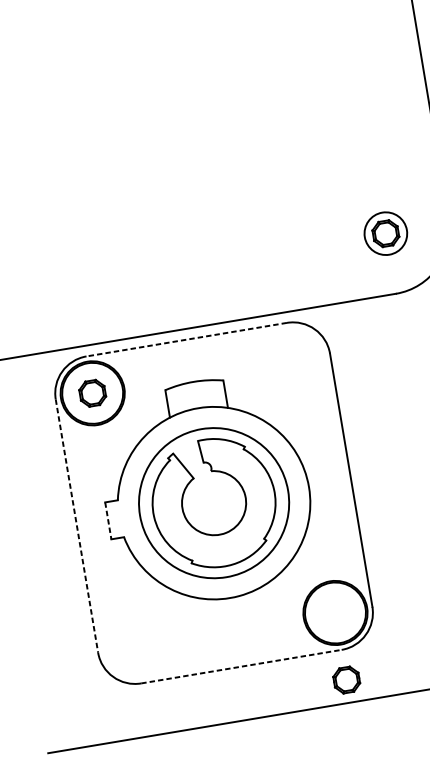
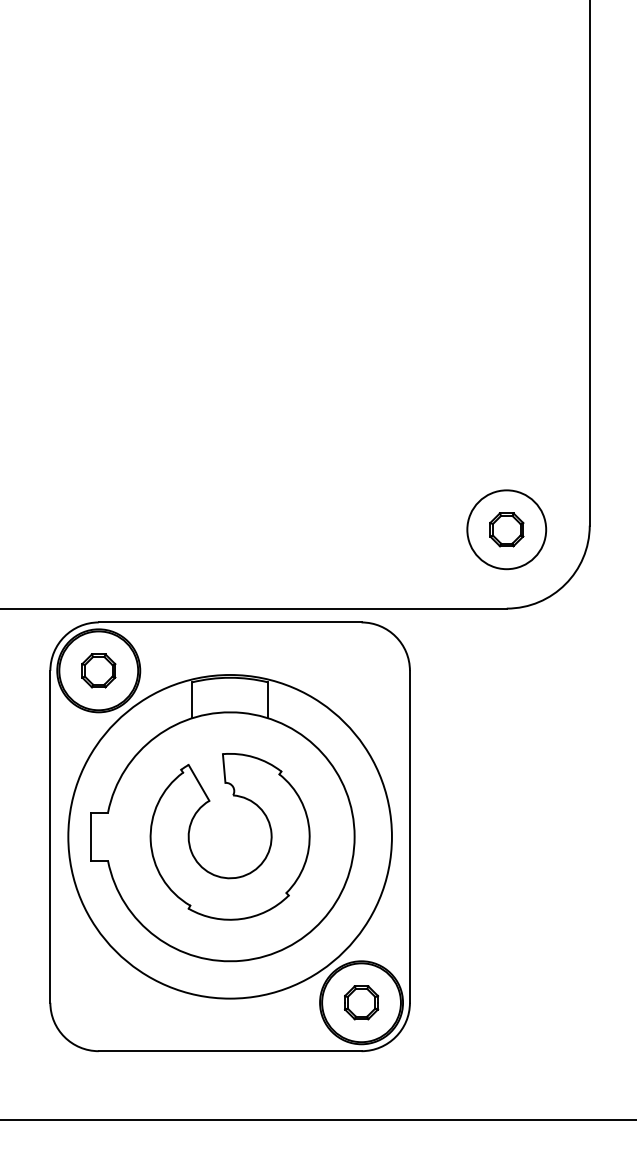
circle: (385, 233) -> (506, 529), size x1.43
line: (186, 339) -> (229, 622), dashed -> solid
circle: (213, 503) -> (229, 836), size x1.67
line: (108, 521) -> (91, 837), dashed -> solid
line: (77, 525) -> (50, 836), dashed -> solid
line: (241, 666) -> (230, 1051), dashed -> solid
part: (346, 679) -> (361, 1002), moved

